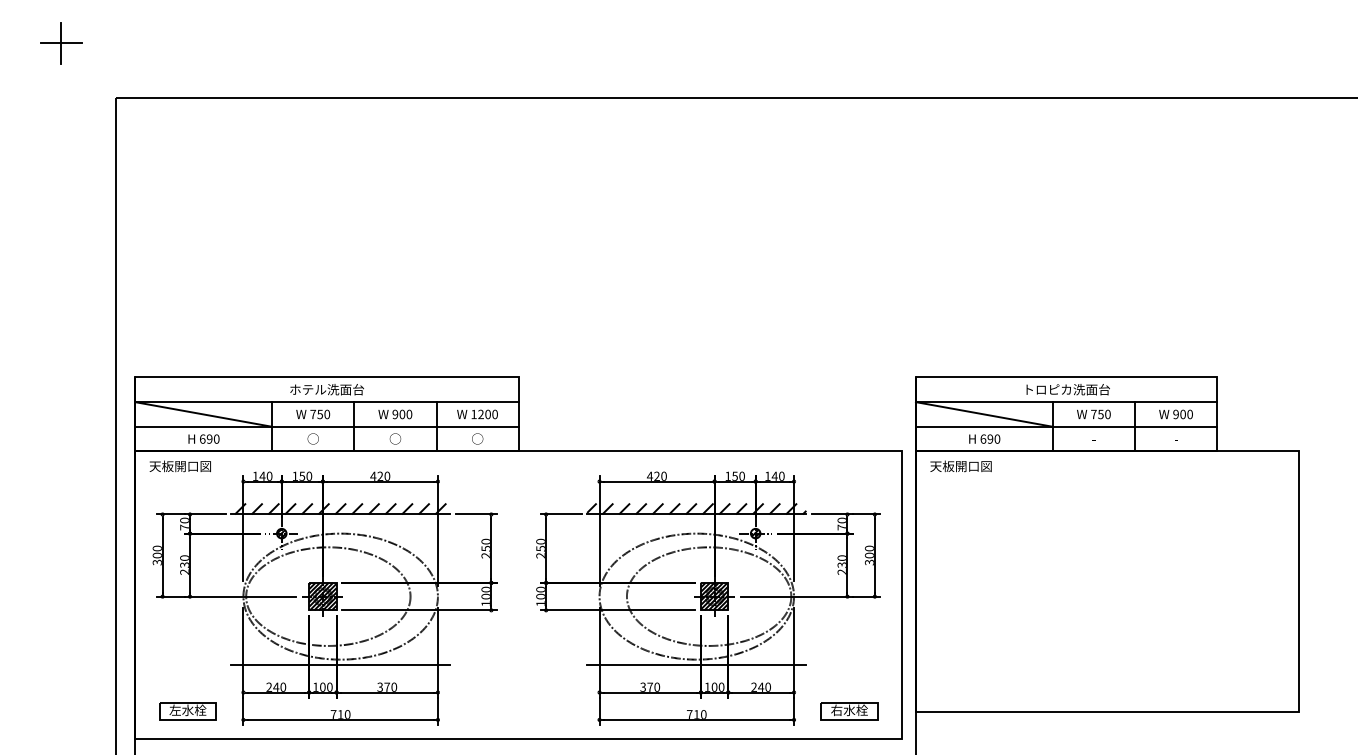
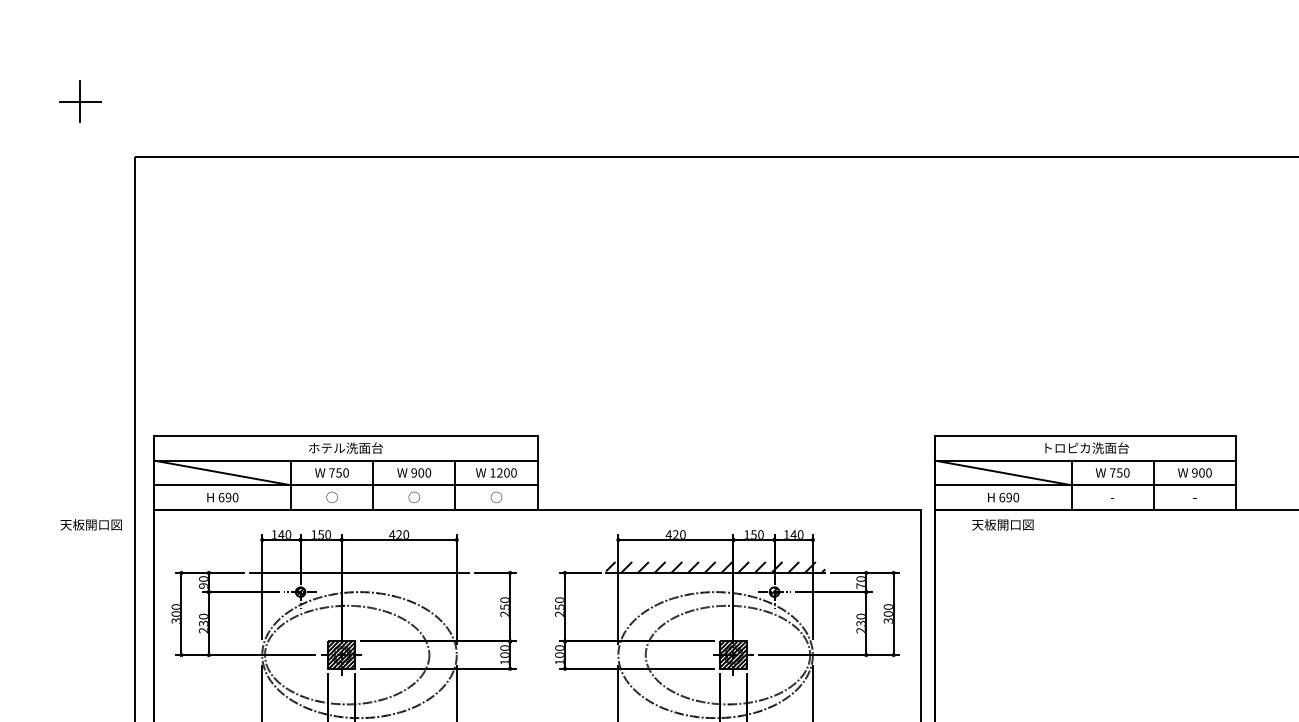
text: (179, 466) -> (90, 524), moved
text: (960, 466) -> (1002, 524), moved
hatch: (340, 508) -> (359, 566), removed
text: (184, 527) -> (203, 585), 70 -> 90

